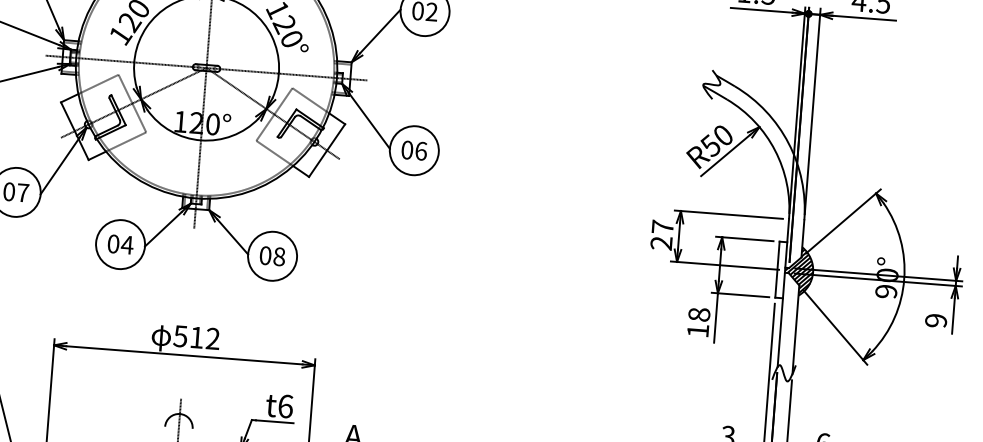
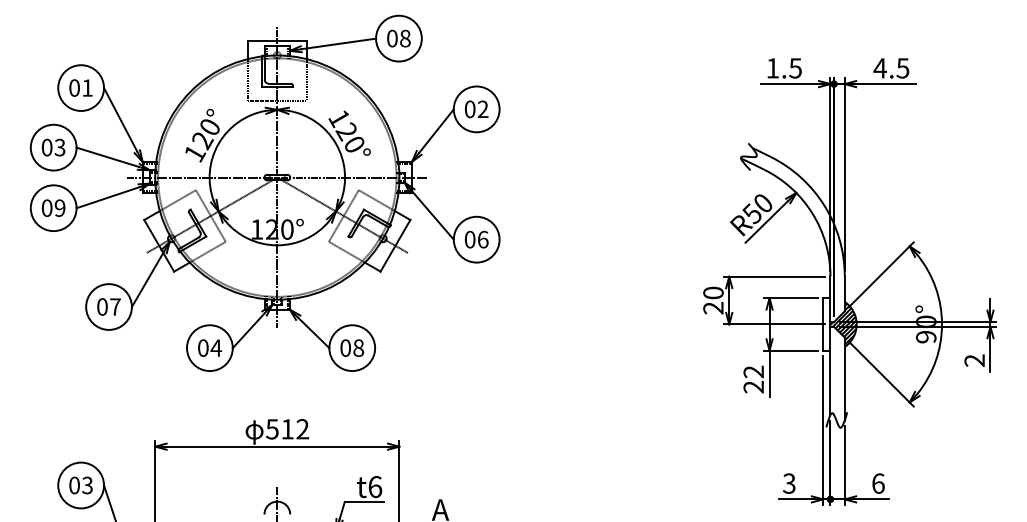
text: (662, 226) -> (713, 292), 27 -> 20
text: (935, 320) -> (974, 360), 9 -> 2
text: (698, 322) -> (753, 379), 18 -> 22

